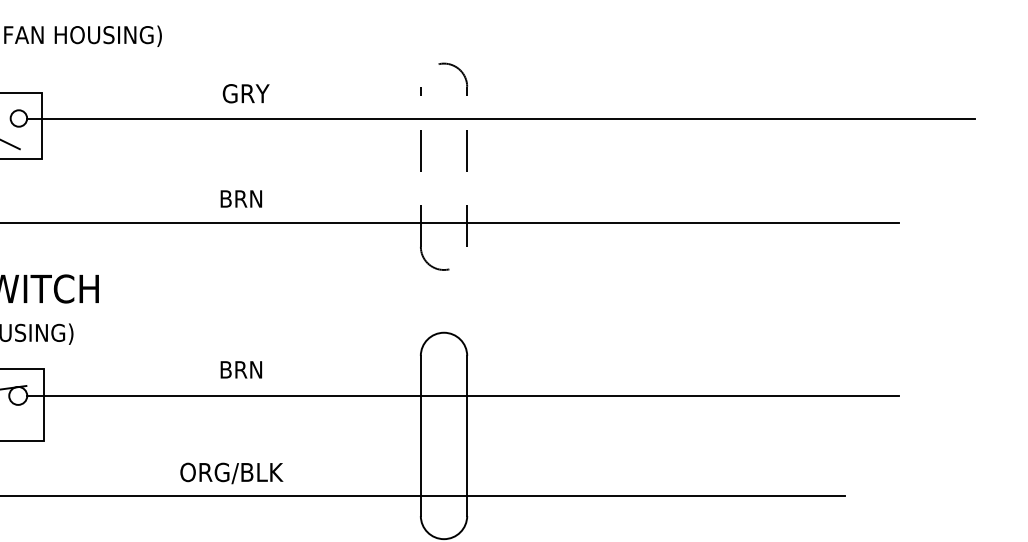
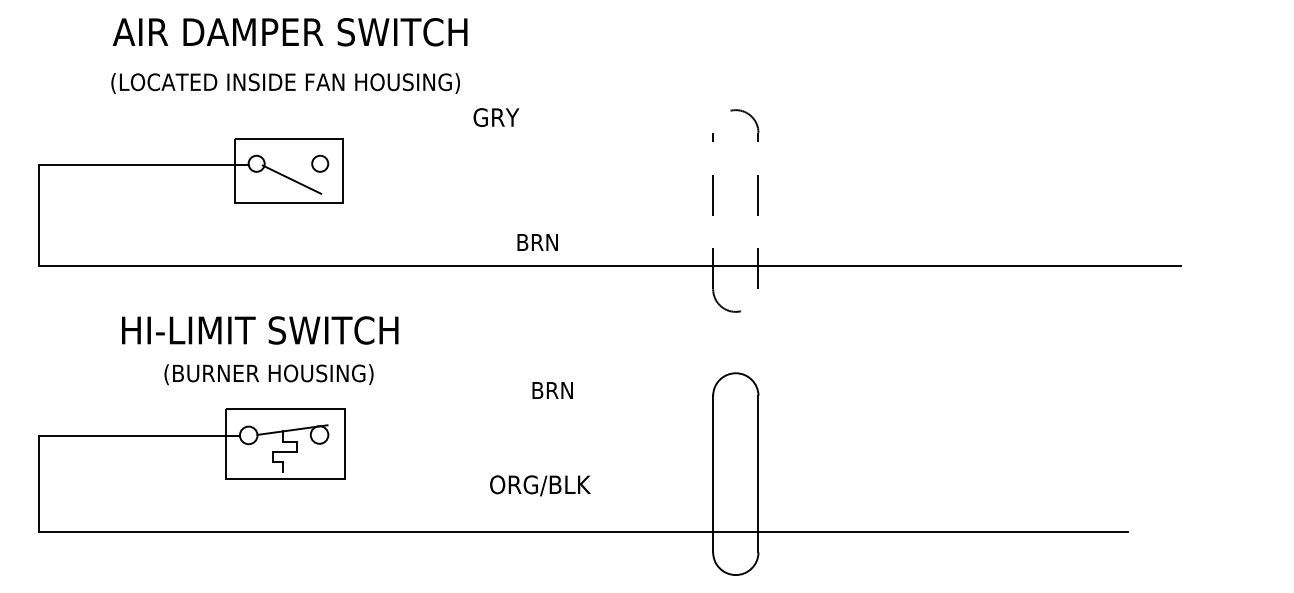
text: (246, 93) -> (496, 117), moved
line: (500, 119) -> (791, 164), removed
text: (241, 369) -> (552, 390), moved
line: (463, 396) -> (754, 435), removed
text: (231, 473) -> (540, 485), moved

